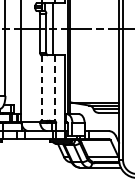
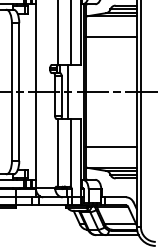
line: (94, 82) -> (111, 147), added
line: (42, 87) -> (57, 152), dashed -> solid
line: (54, 87) -> (70, 152), dashed -> solid

